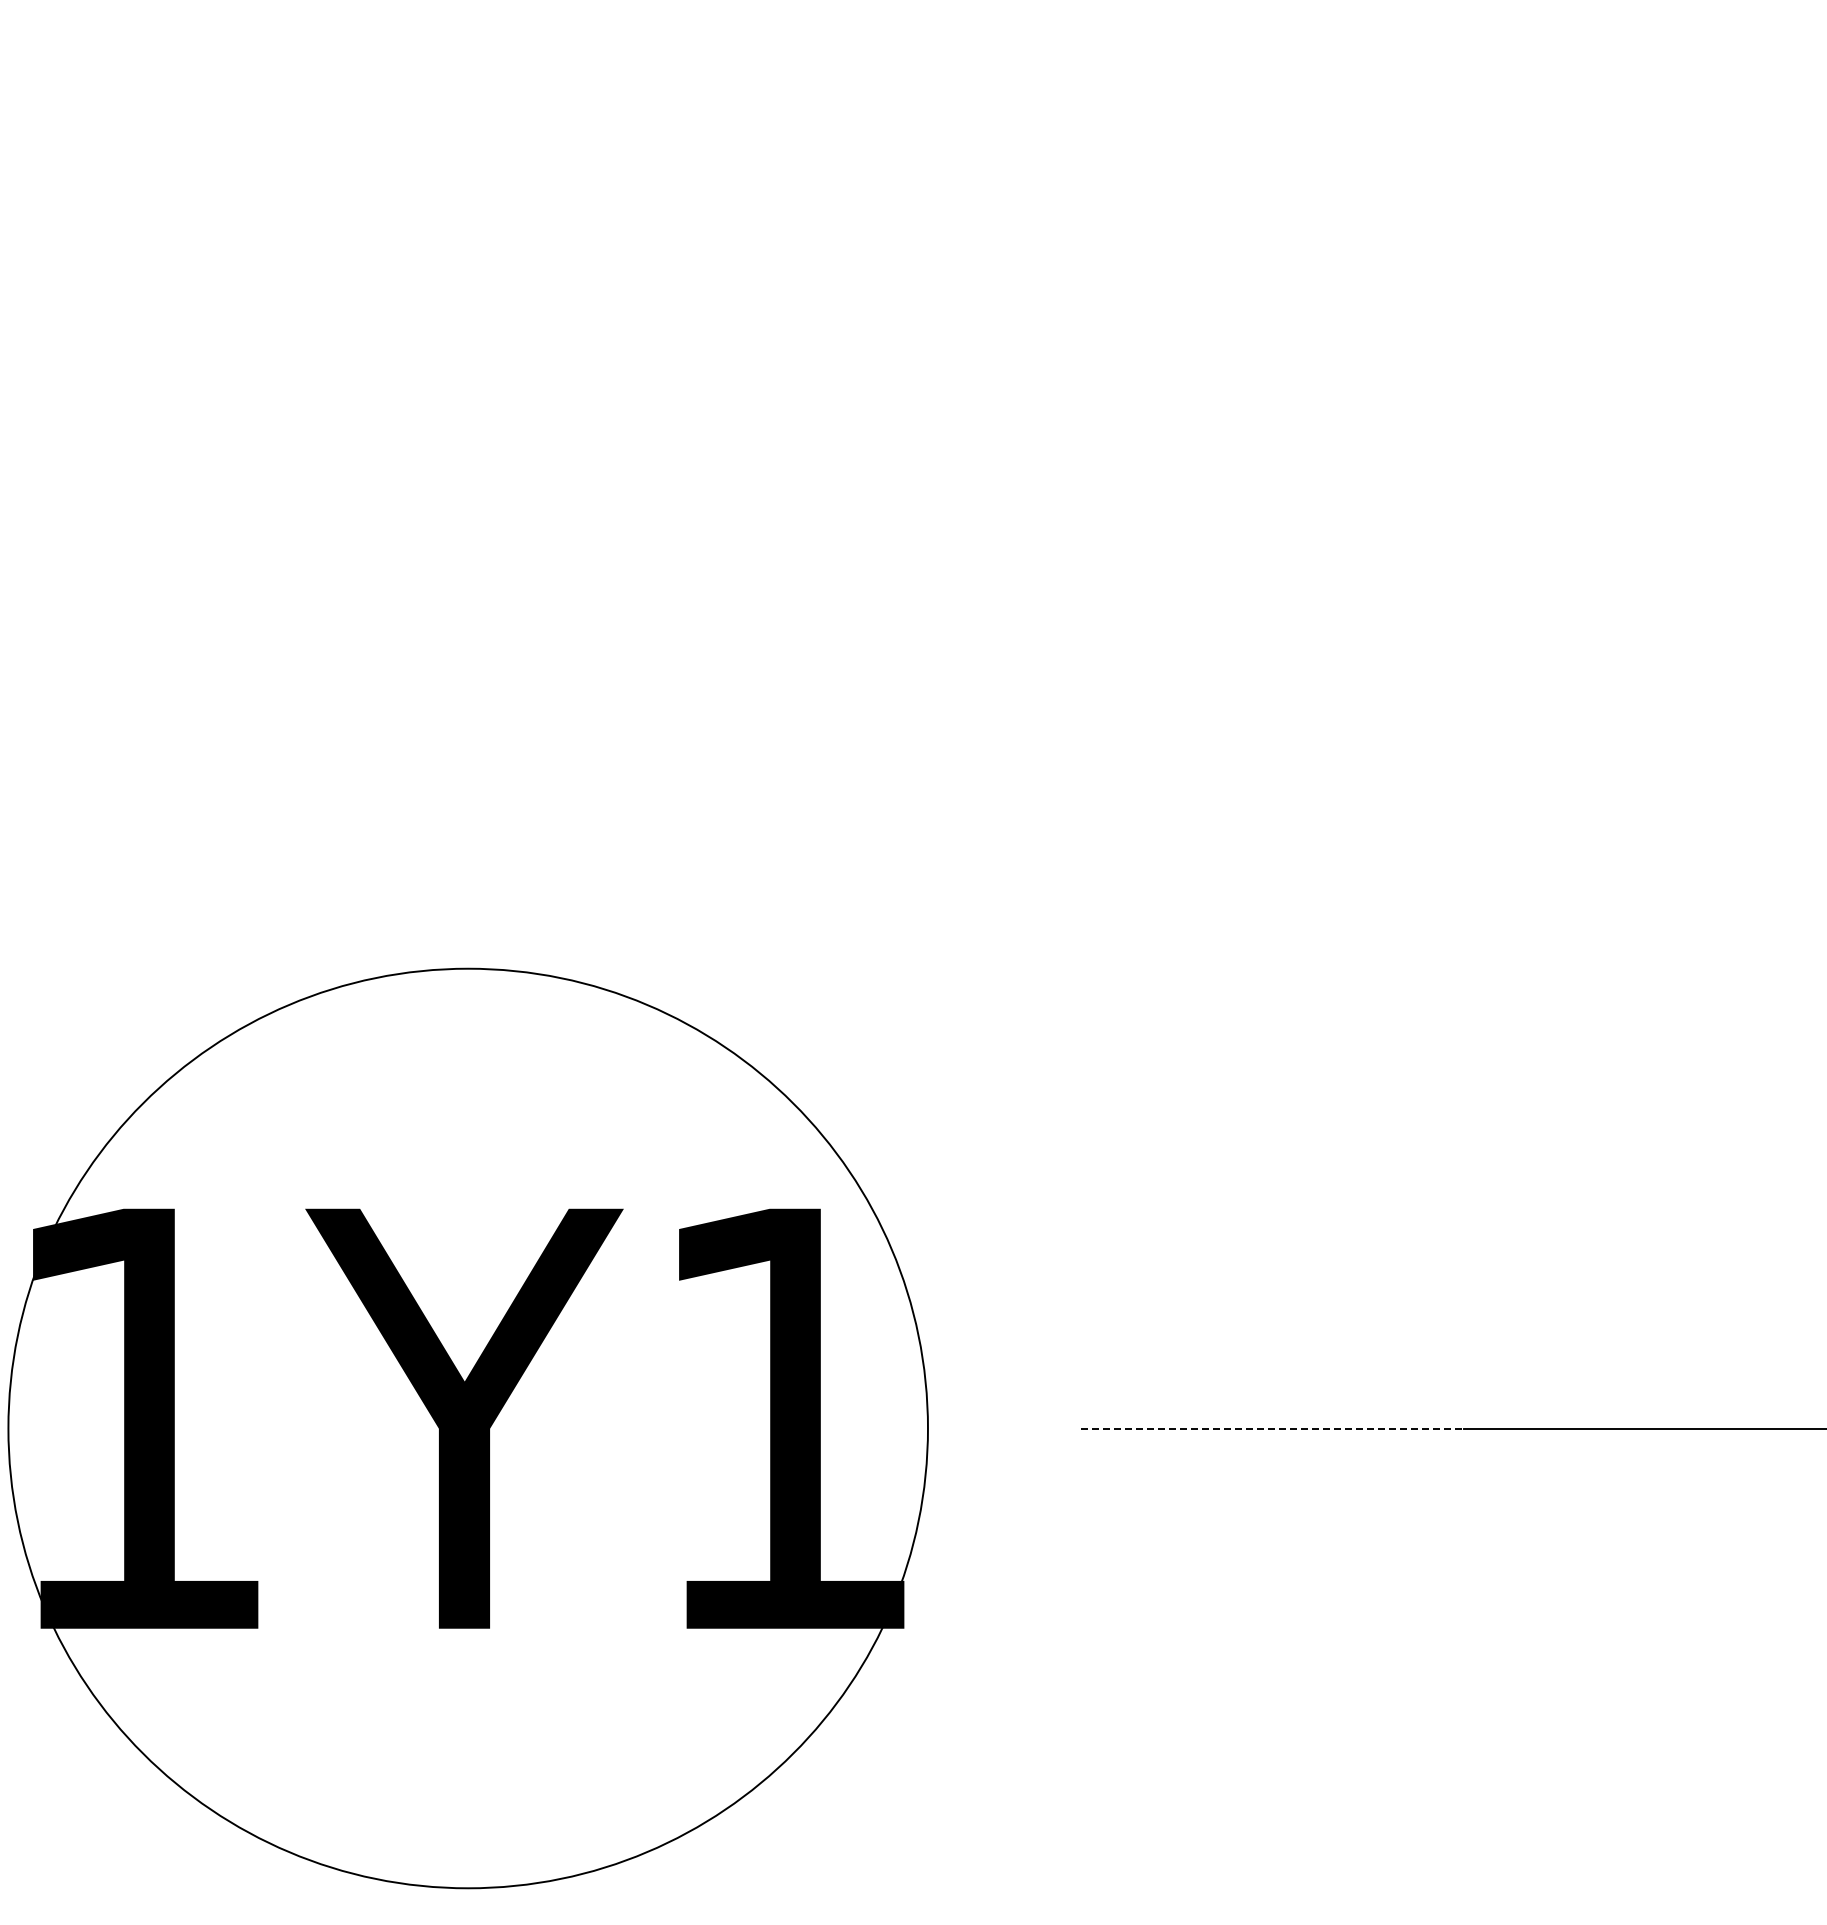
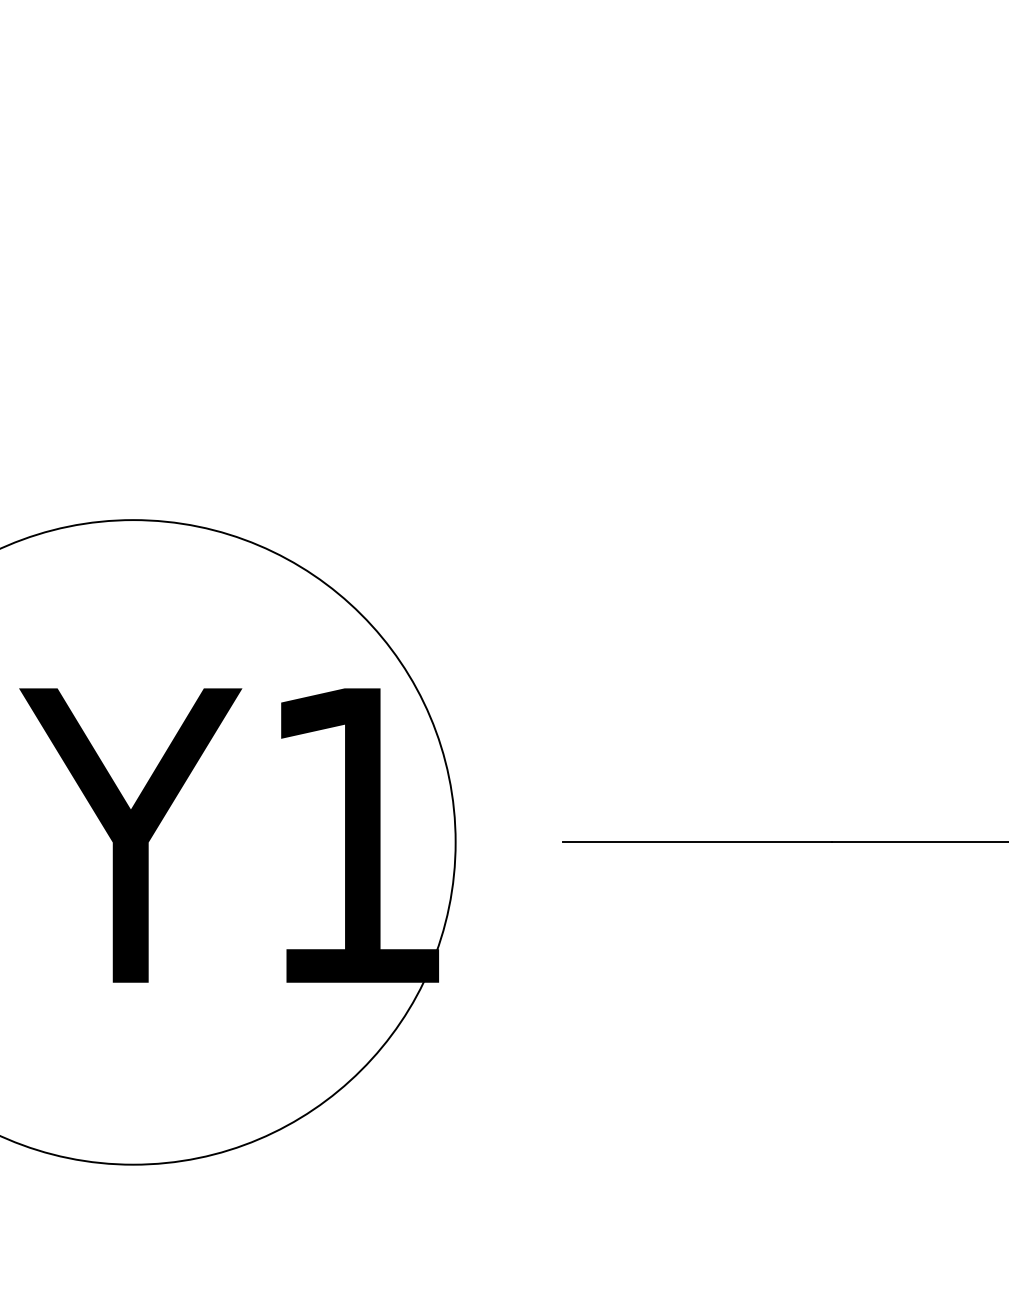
line: (1272, 1428) -> (697, 842), dashed -> solid

